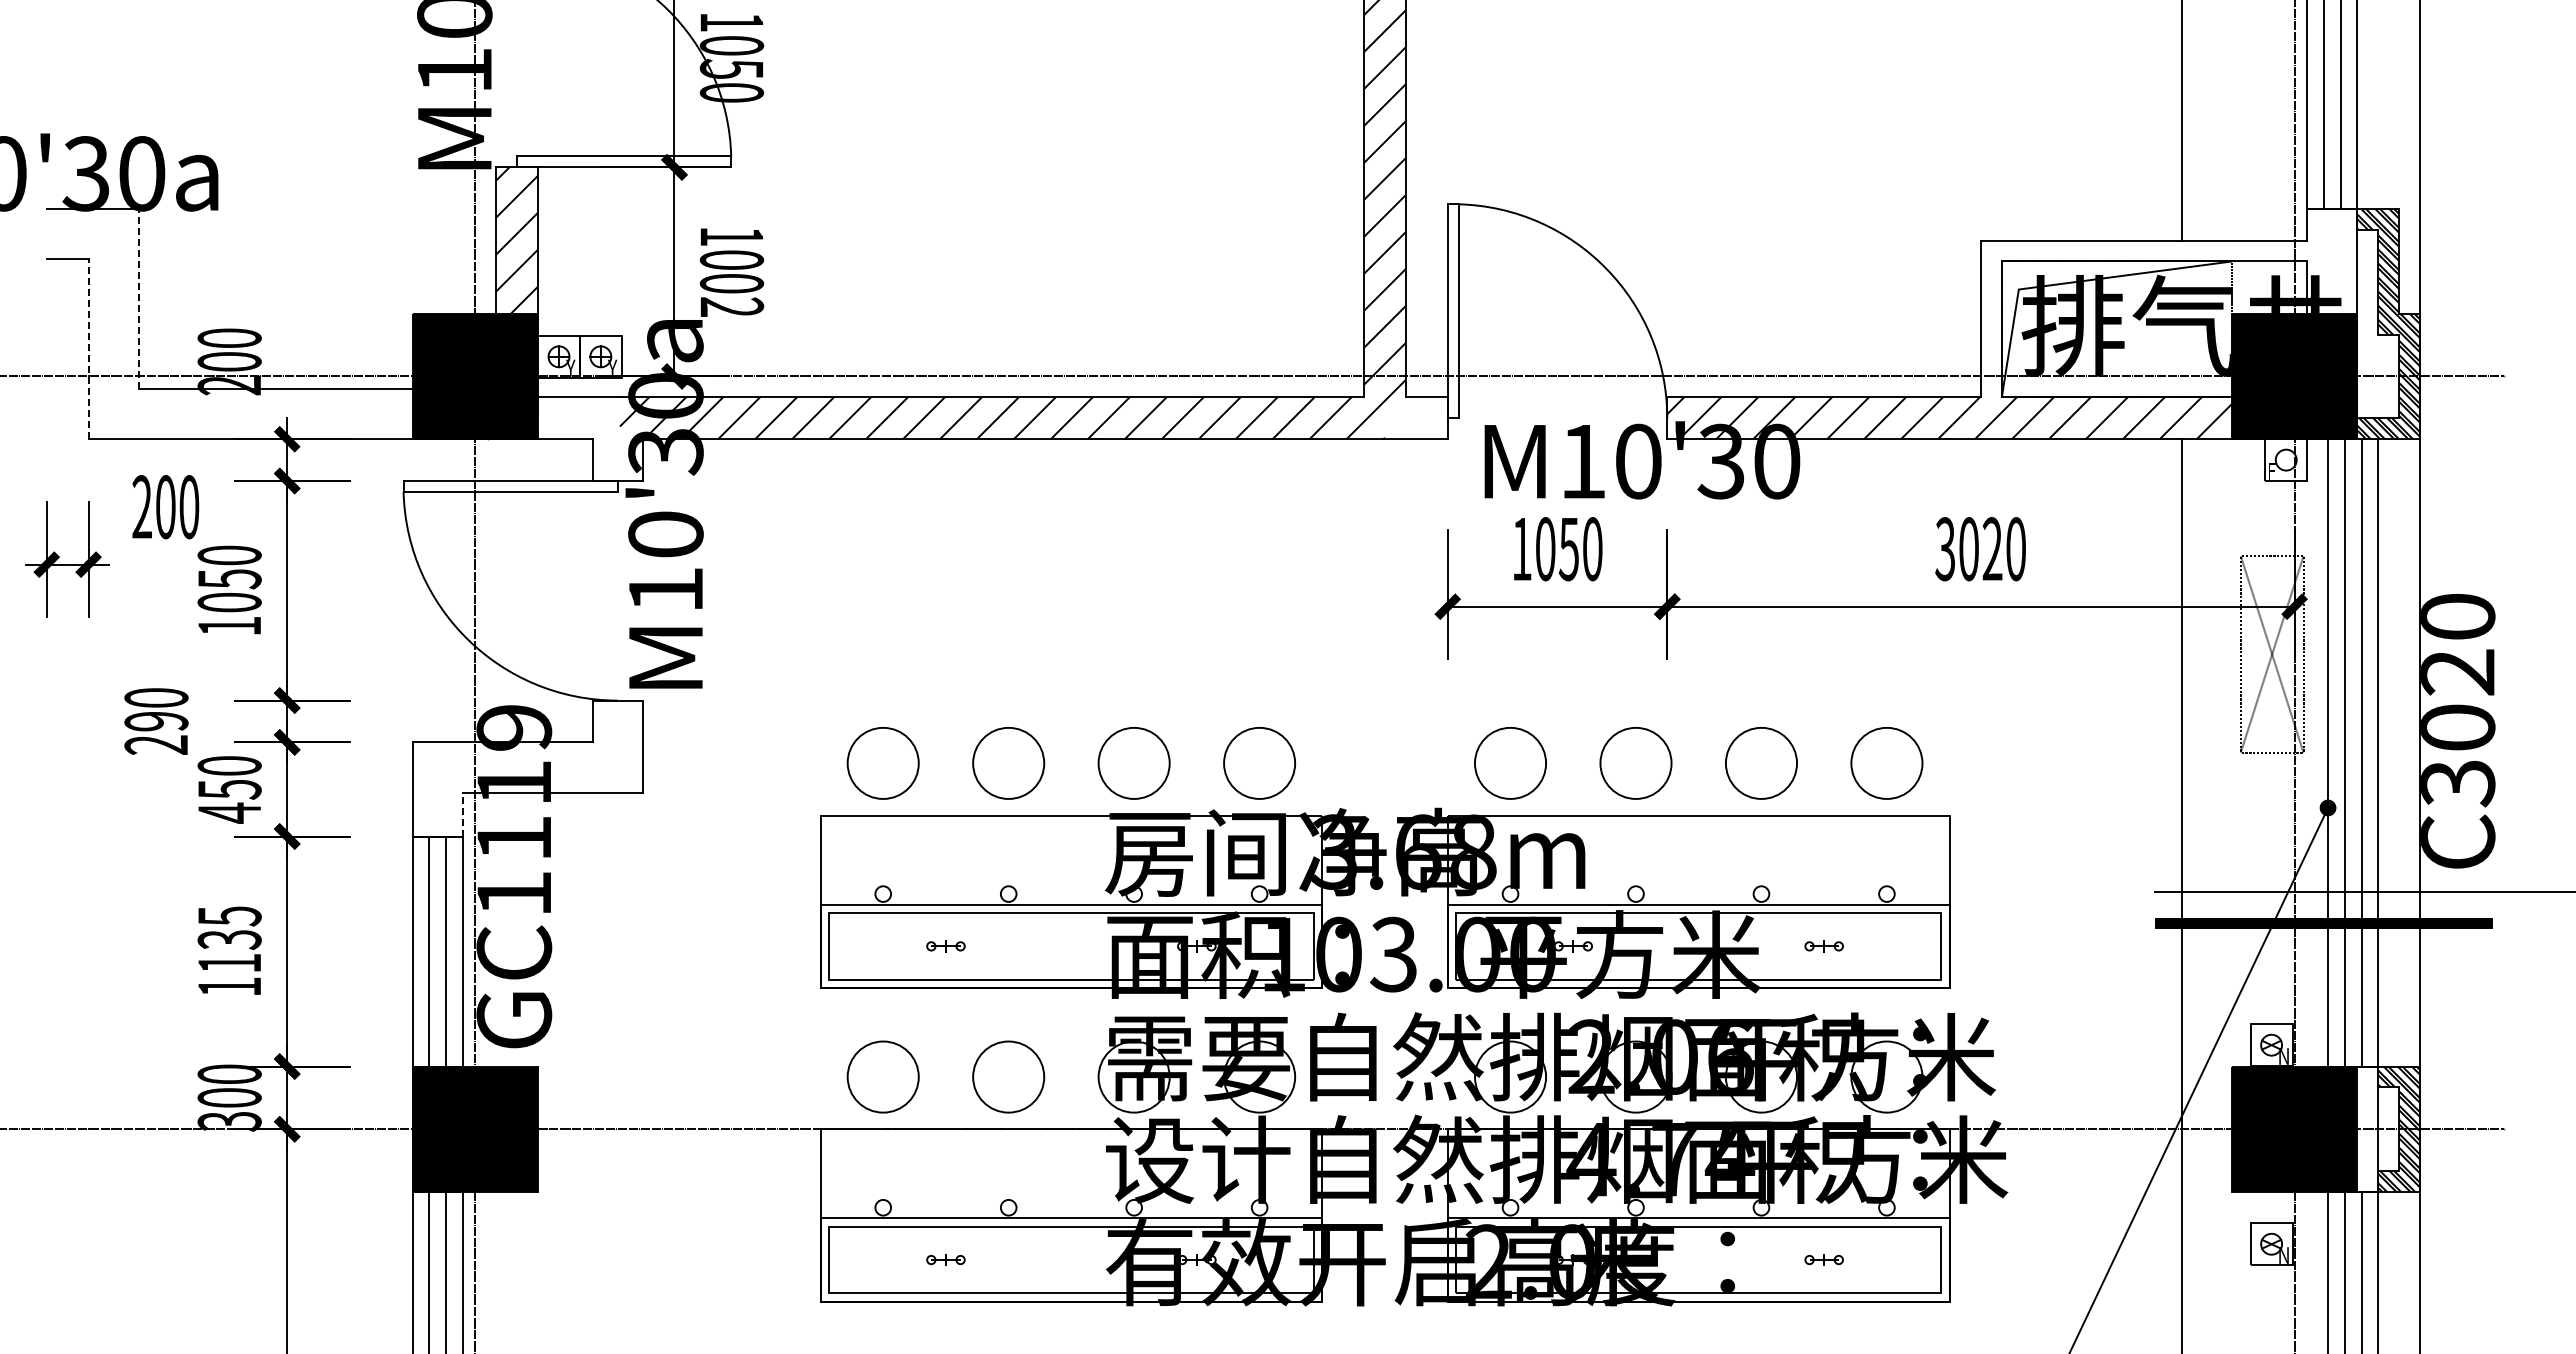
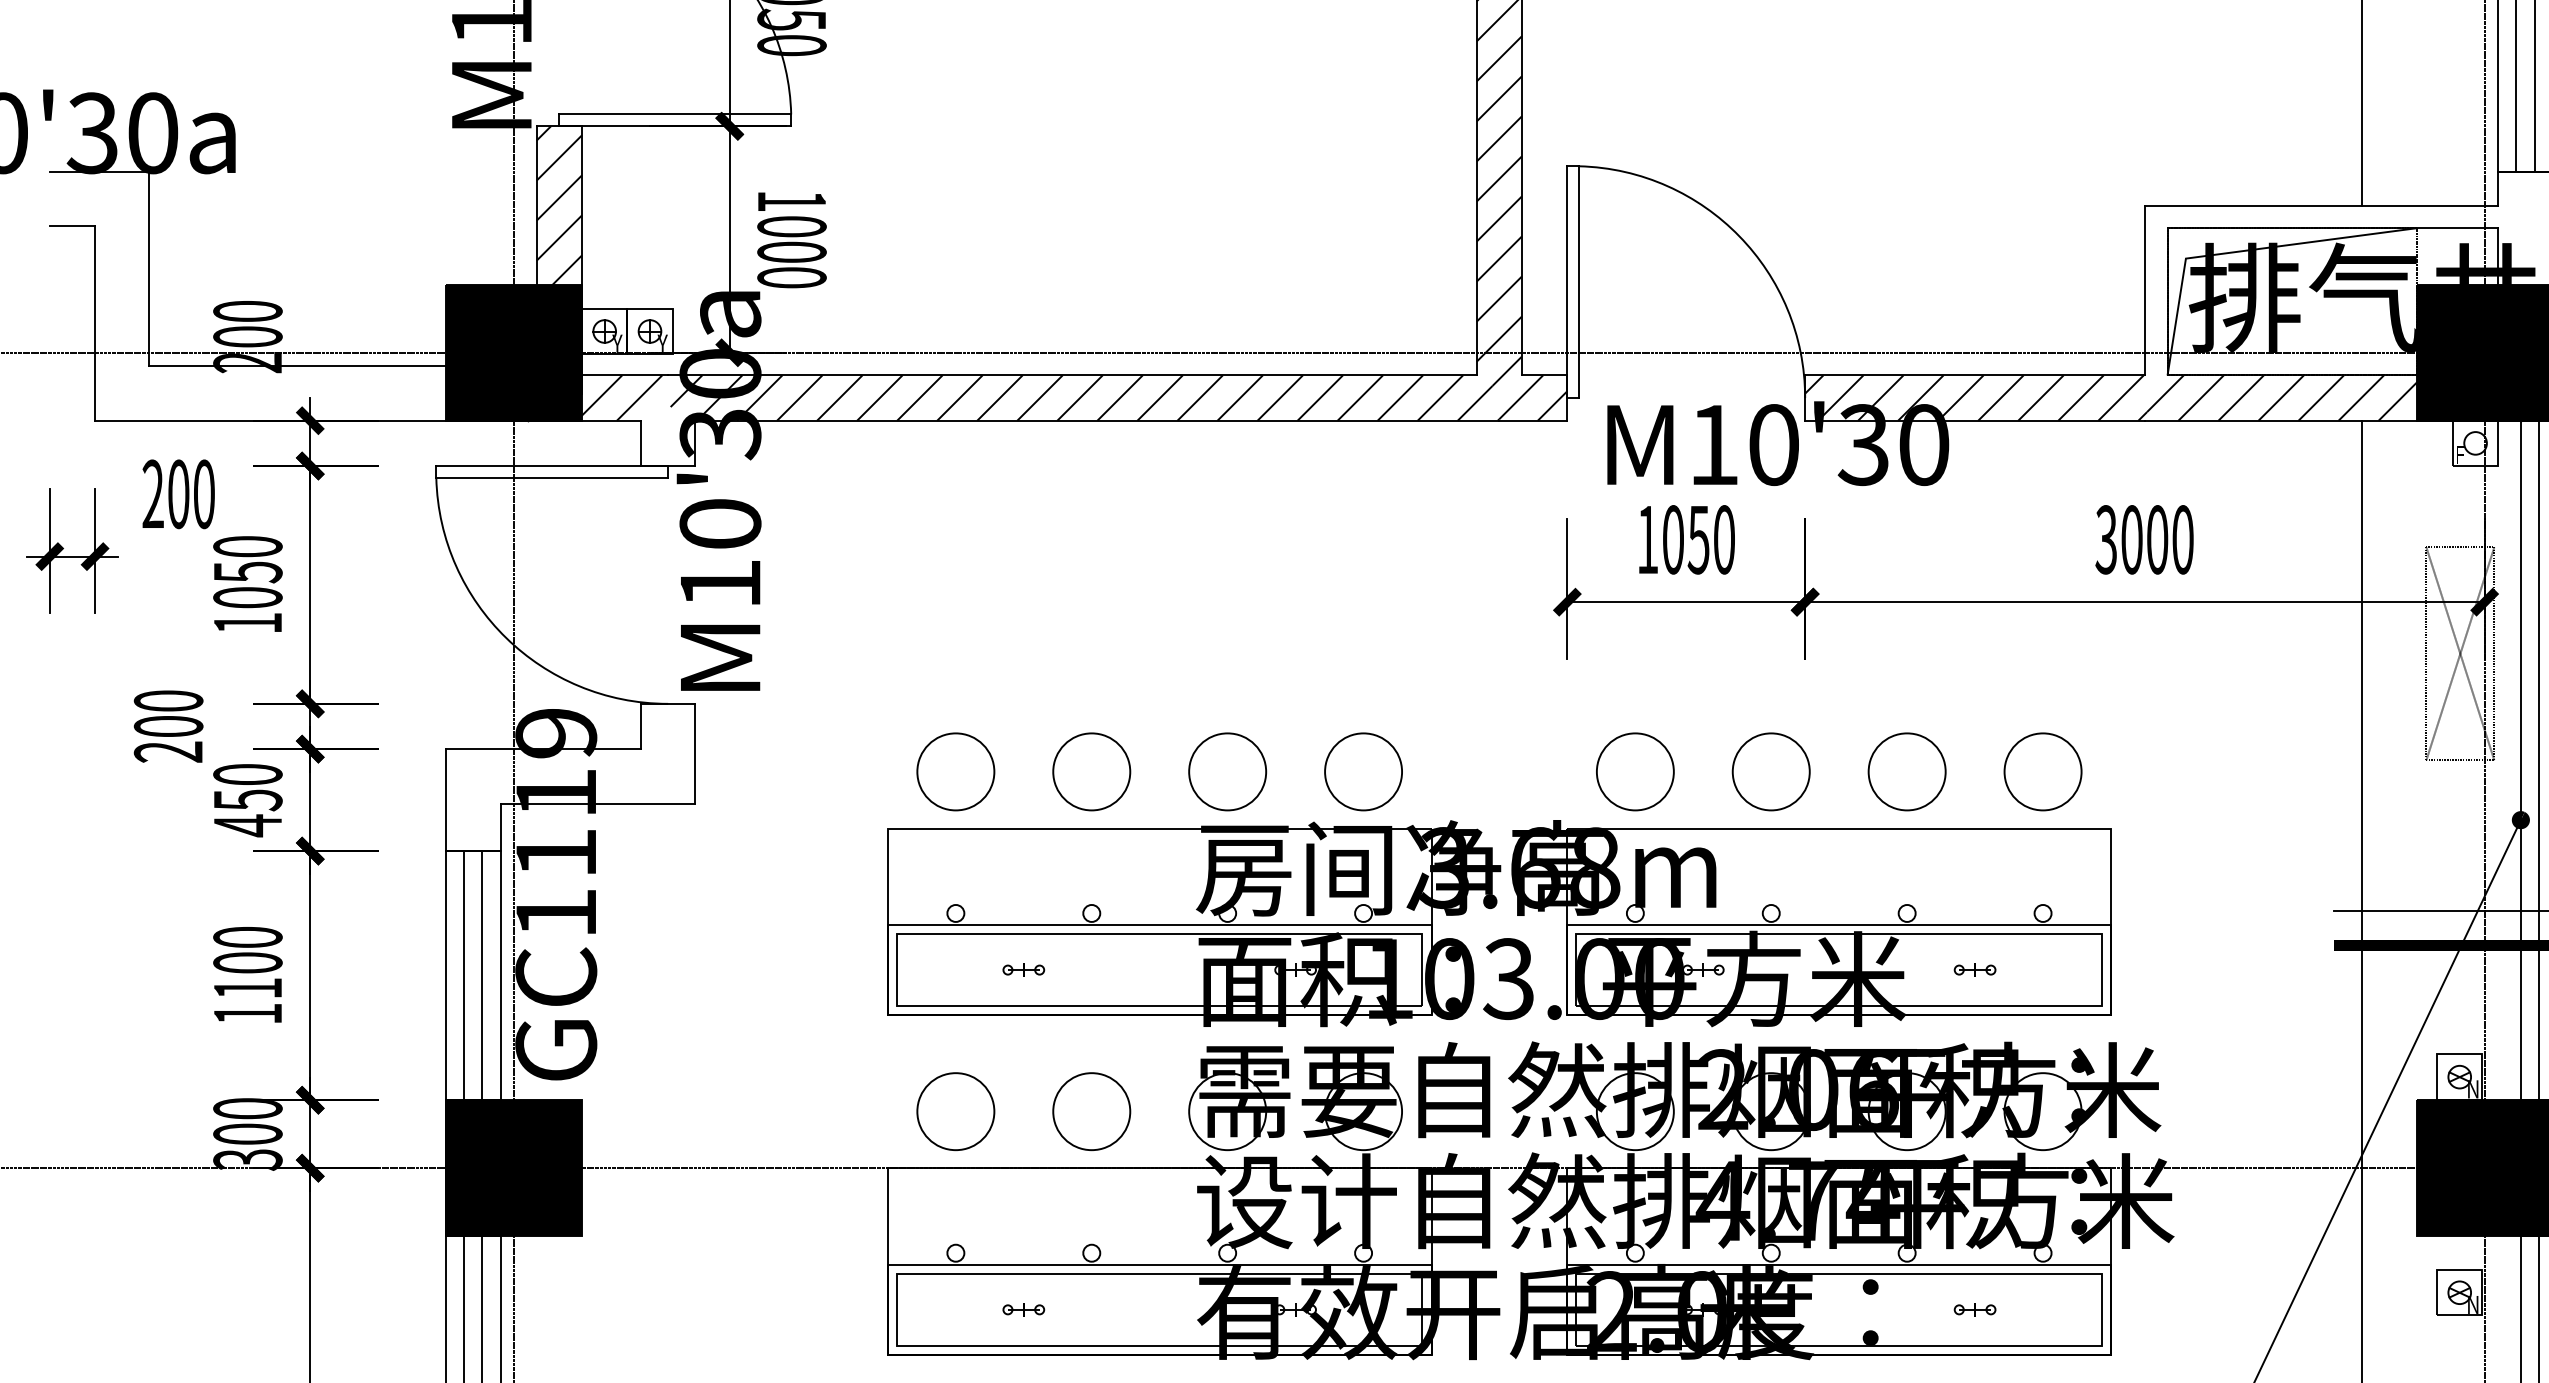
line: (138, 299) -> (149, 269), dashed -> solid
text: (731, 306) -> (791, 276), 1002 -> 1000
line: (88, 349) -> (95, 323), dashed -> solid
hatch: (554, 418) -> (599, 398), added
hatch: (1415, 418) -> (1532, 398), added
text: (1992, 549) -> (2157, 540), 3020 -> 3000
text: (156, 721) -> (168, 726), 290 -> 200
line: (462, 814) -> (500, 827), dashed -> solid
text: (229, 928) -> (247, 950), 1135 -> 1100

